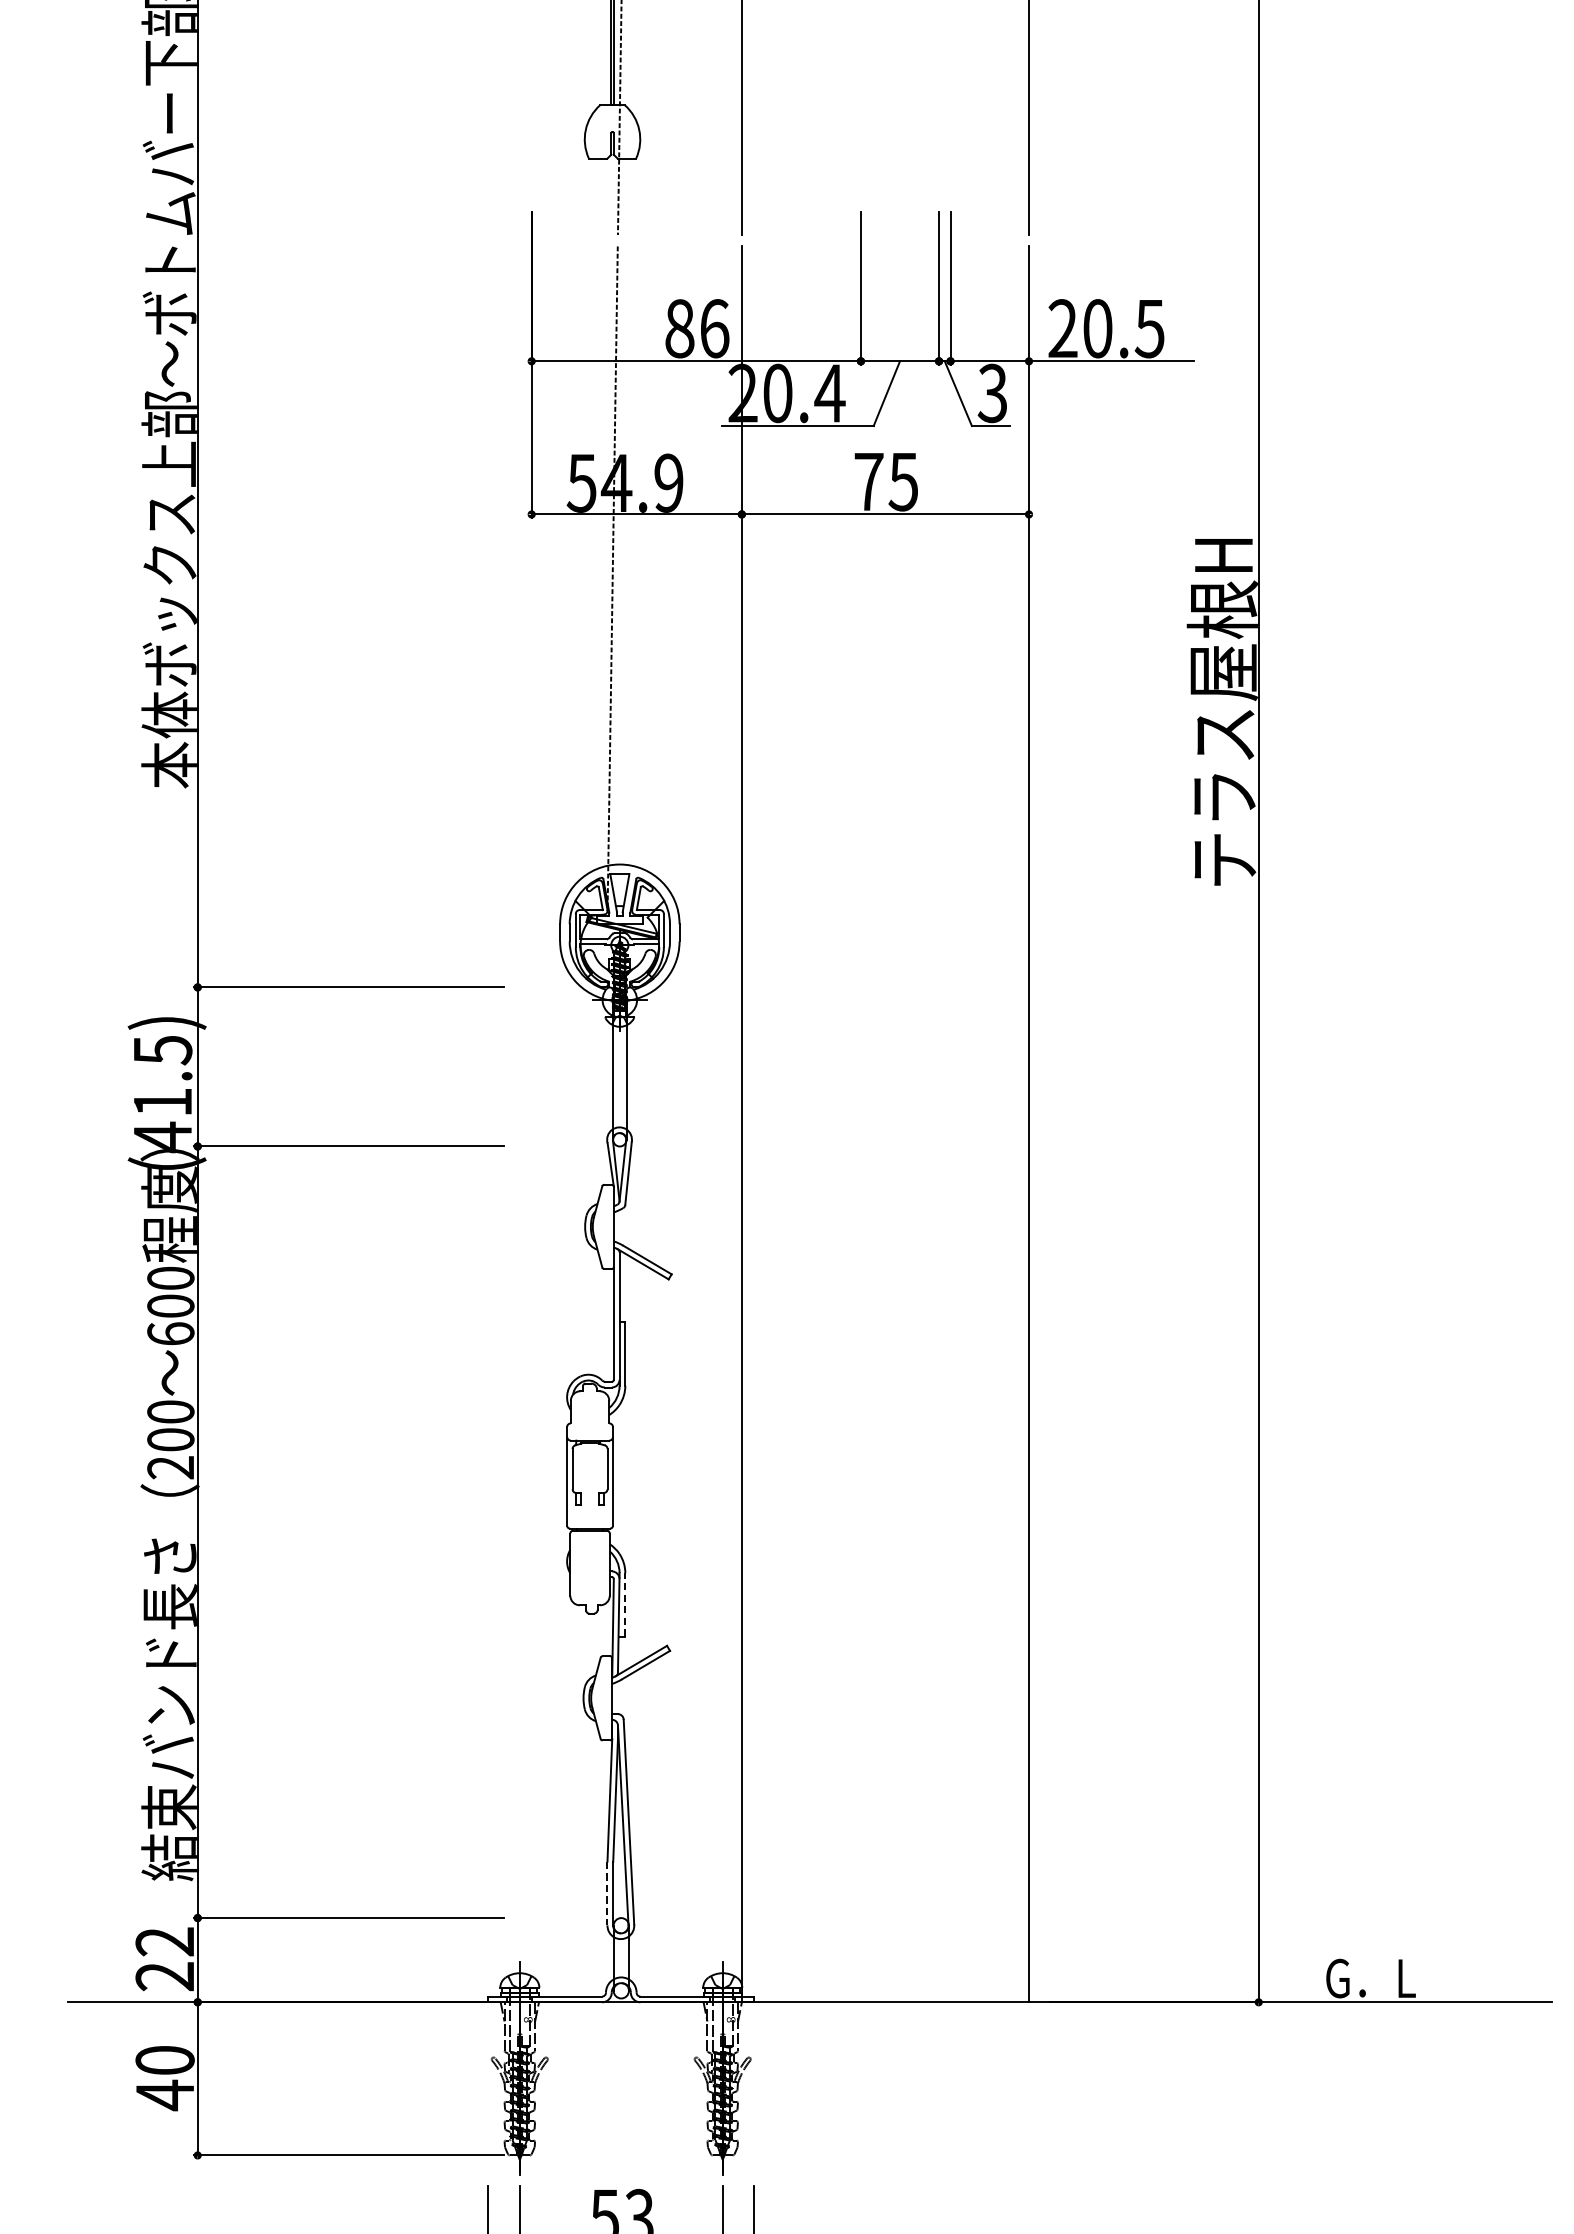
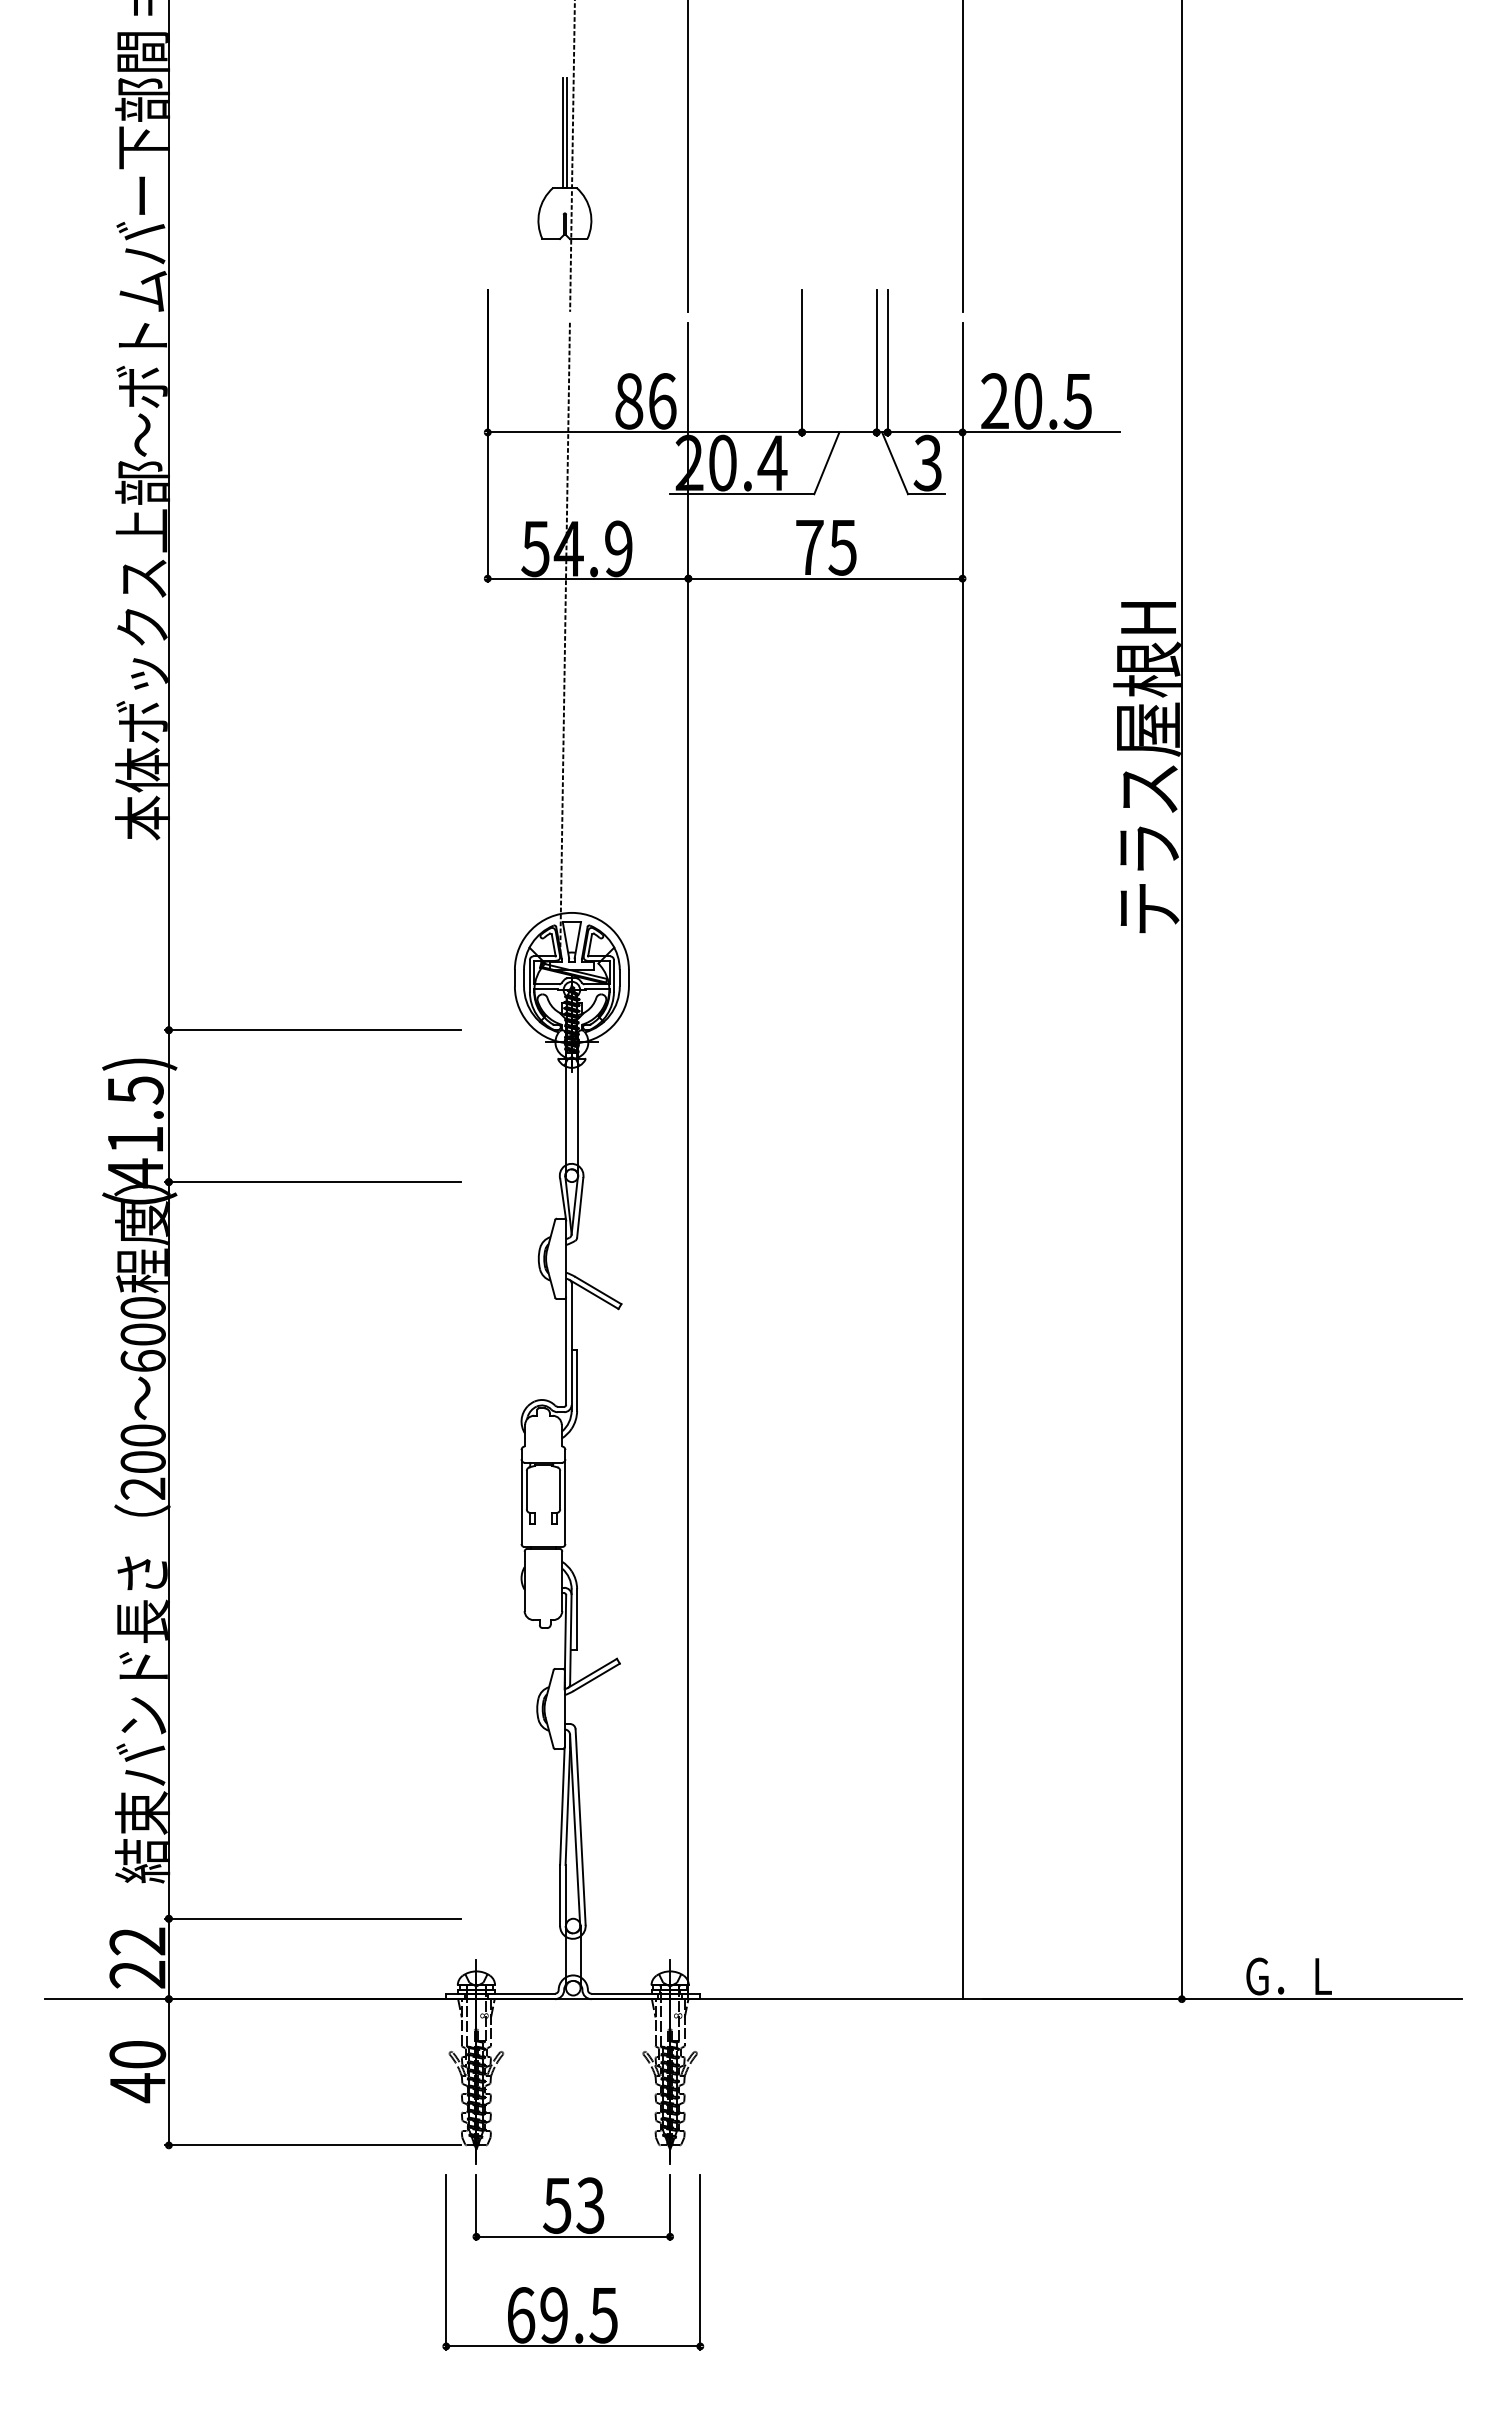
line: (625, 1604) -> (577, 1619), dashed -> solid
line: (607, 1893) -> (560, 1895), dashed -> solid

